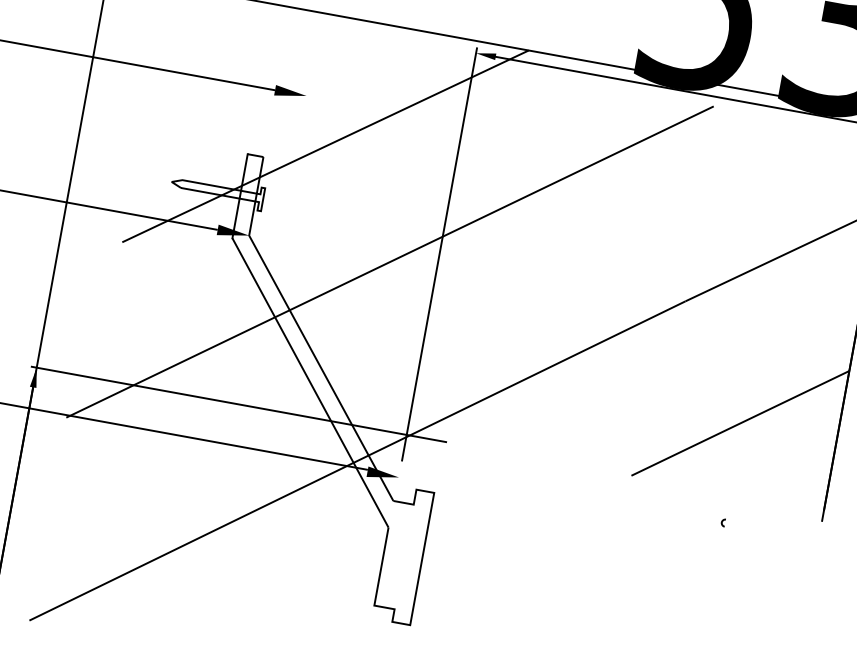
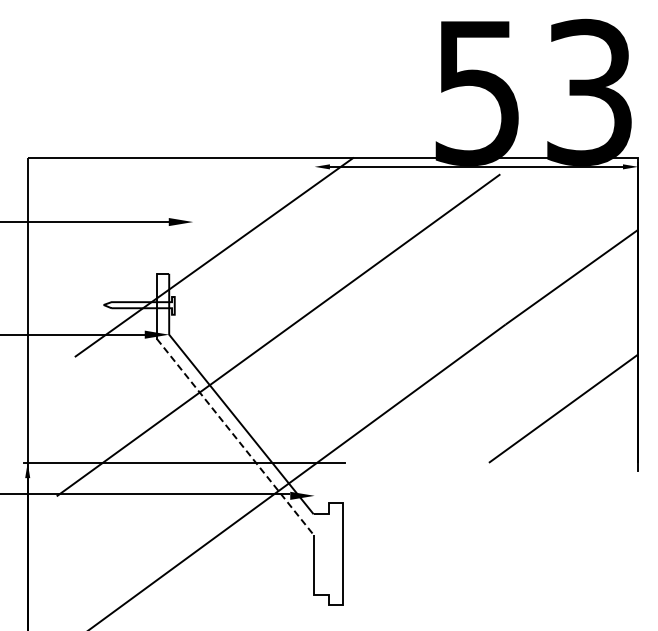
line: (439, 253) -> (314, 322), removed
line: (310, 383) -> (235, 437), solid -> dashed
arc: (722, 522) -> (563, 485), removed

